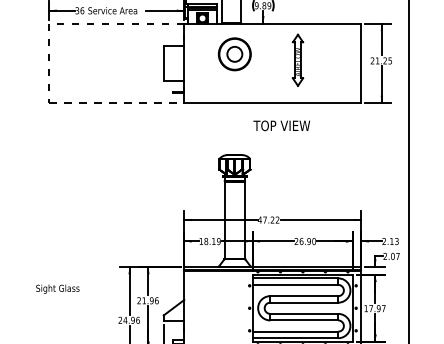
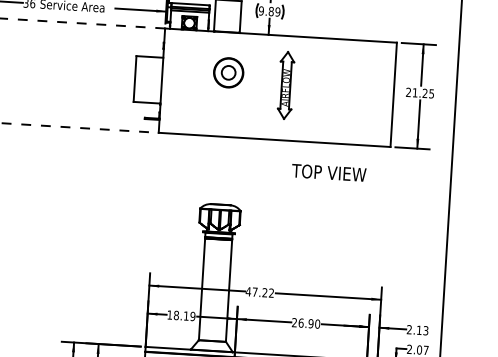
part: (234, 54) -> (228, 72), size x0.7
part: (297, 59) -> (285, 84), moved
text: (281, 125) -> (328, 172), moved

